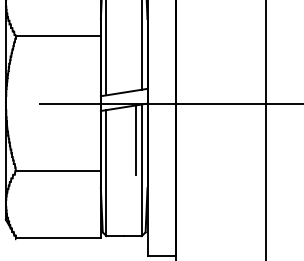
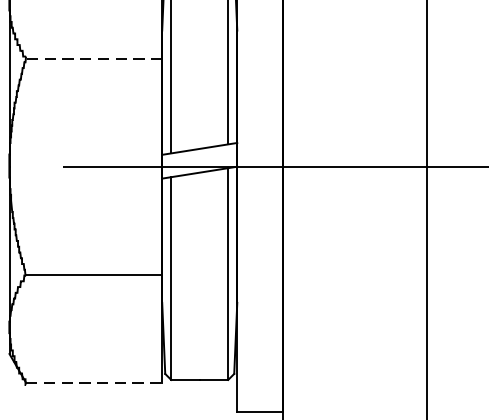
line: (58, 36) -> (93, 58), solid -> dashed
line: (136, 139) -> (219, 224), removed
line: (59, 237) -> (95, 382), solid -> dashed

